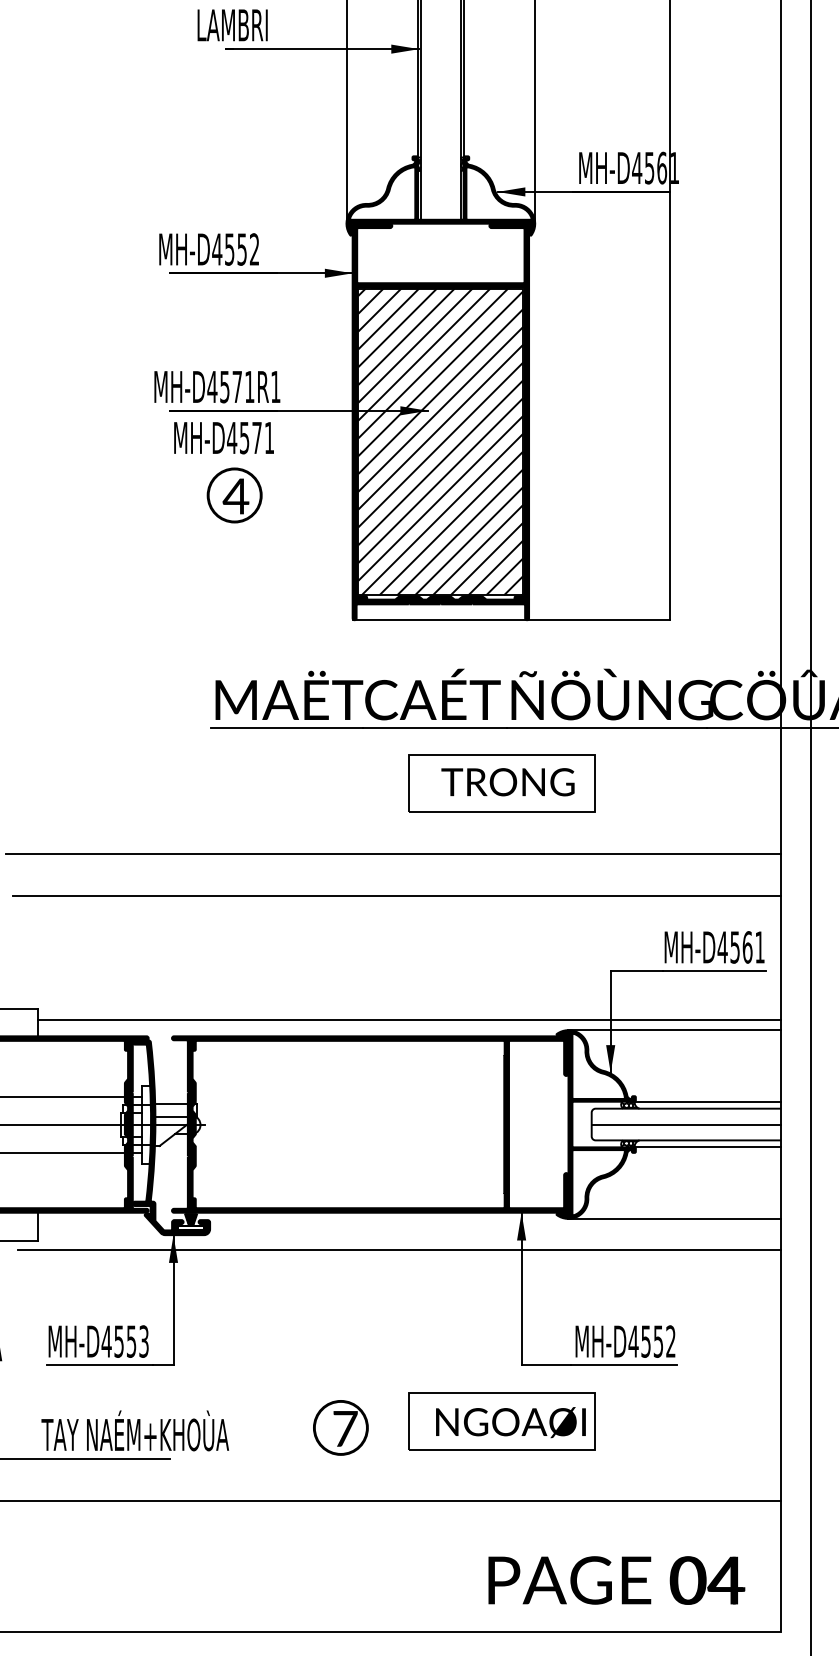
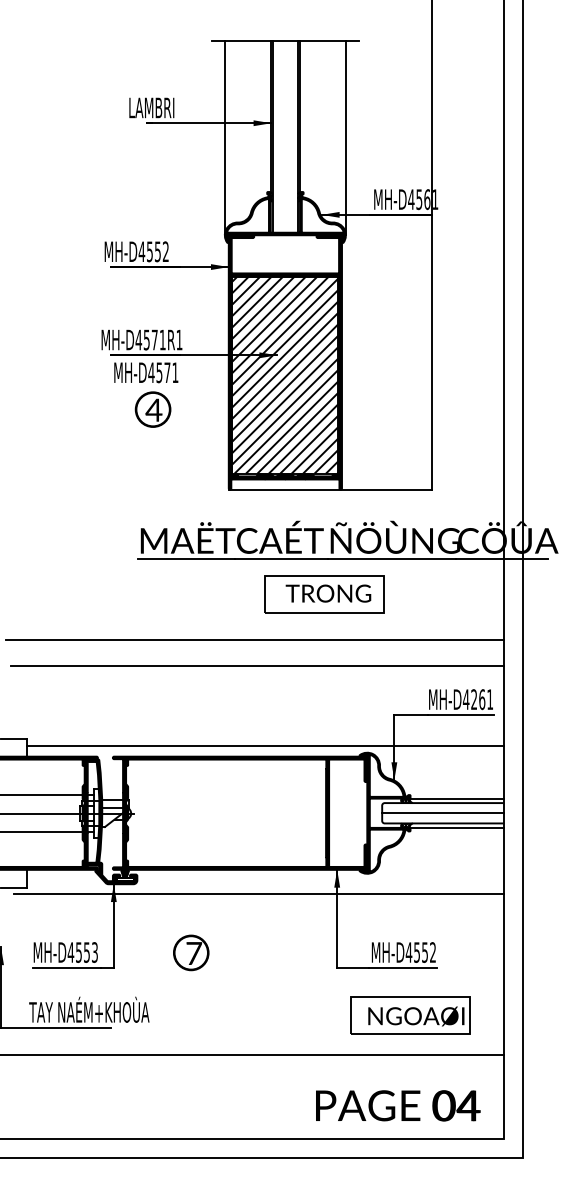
text: (735, 947) -> (474, 699), MH-D4561 -> MH-D4261
line: (674, 1029) -> (435, 752), removed
line: (674, 1218) -> (435, 873), removed
part: (501, 1421) -> (410, 1015), moved
part: (341, 1427) -> (191, 952), moved

